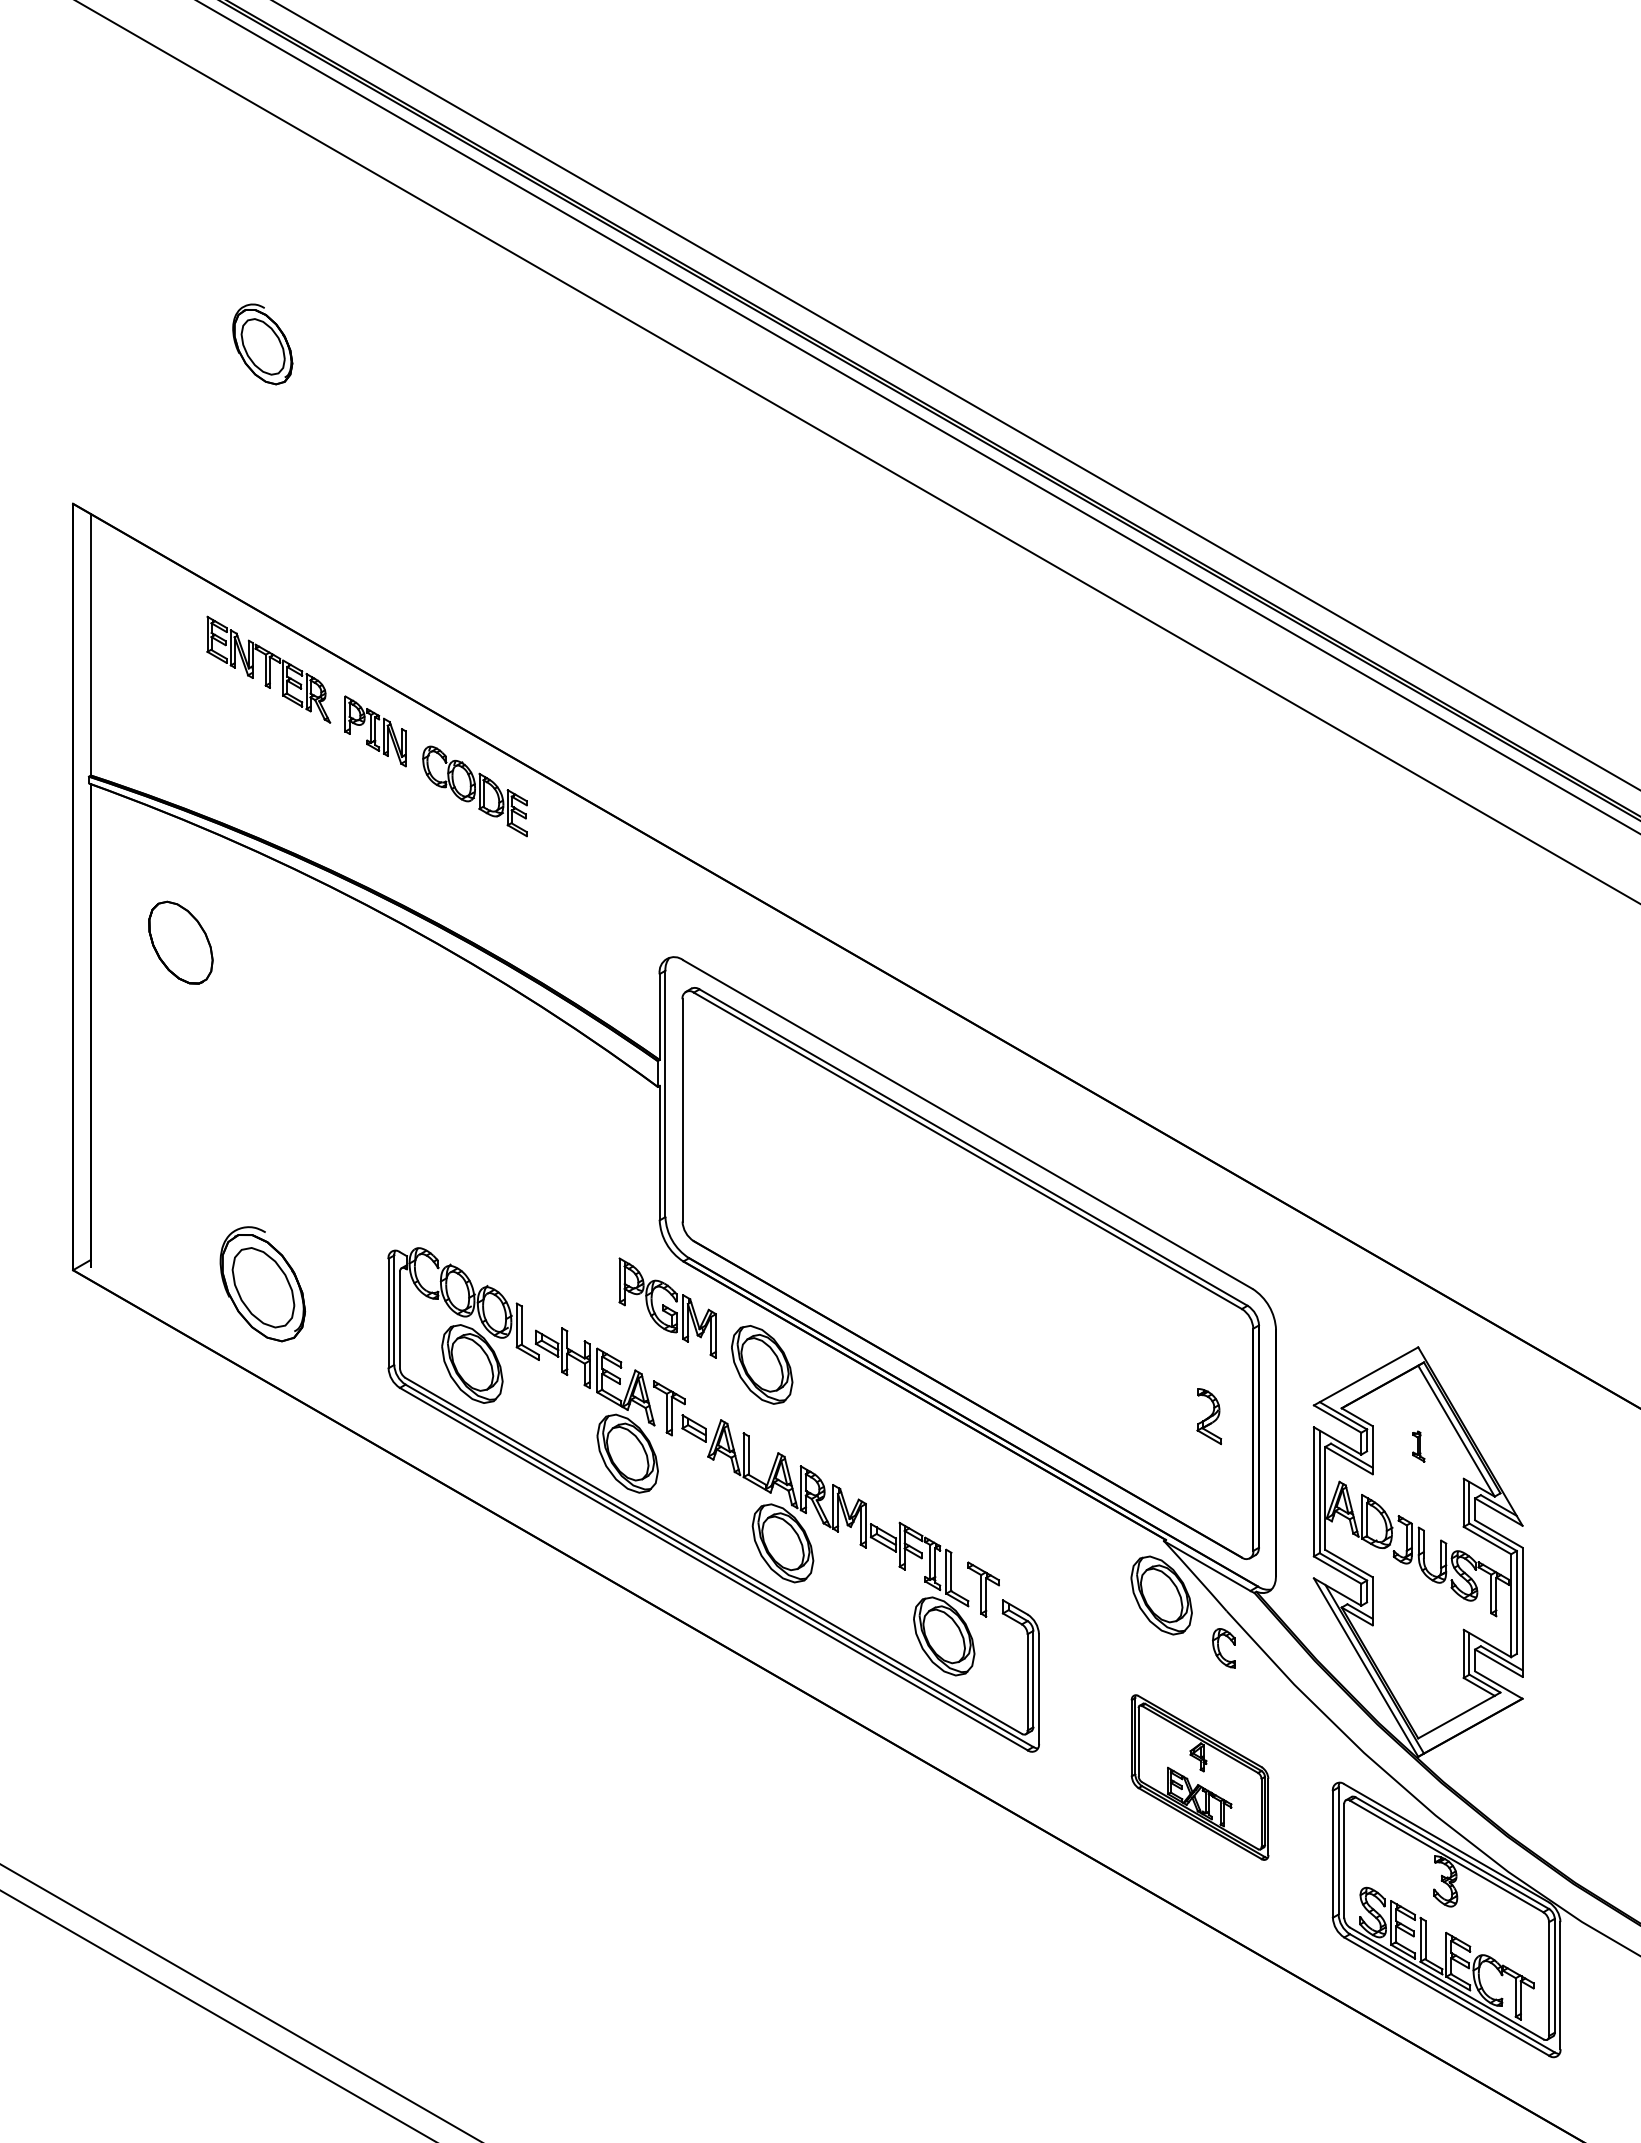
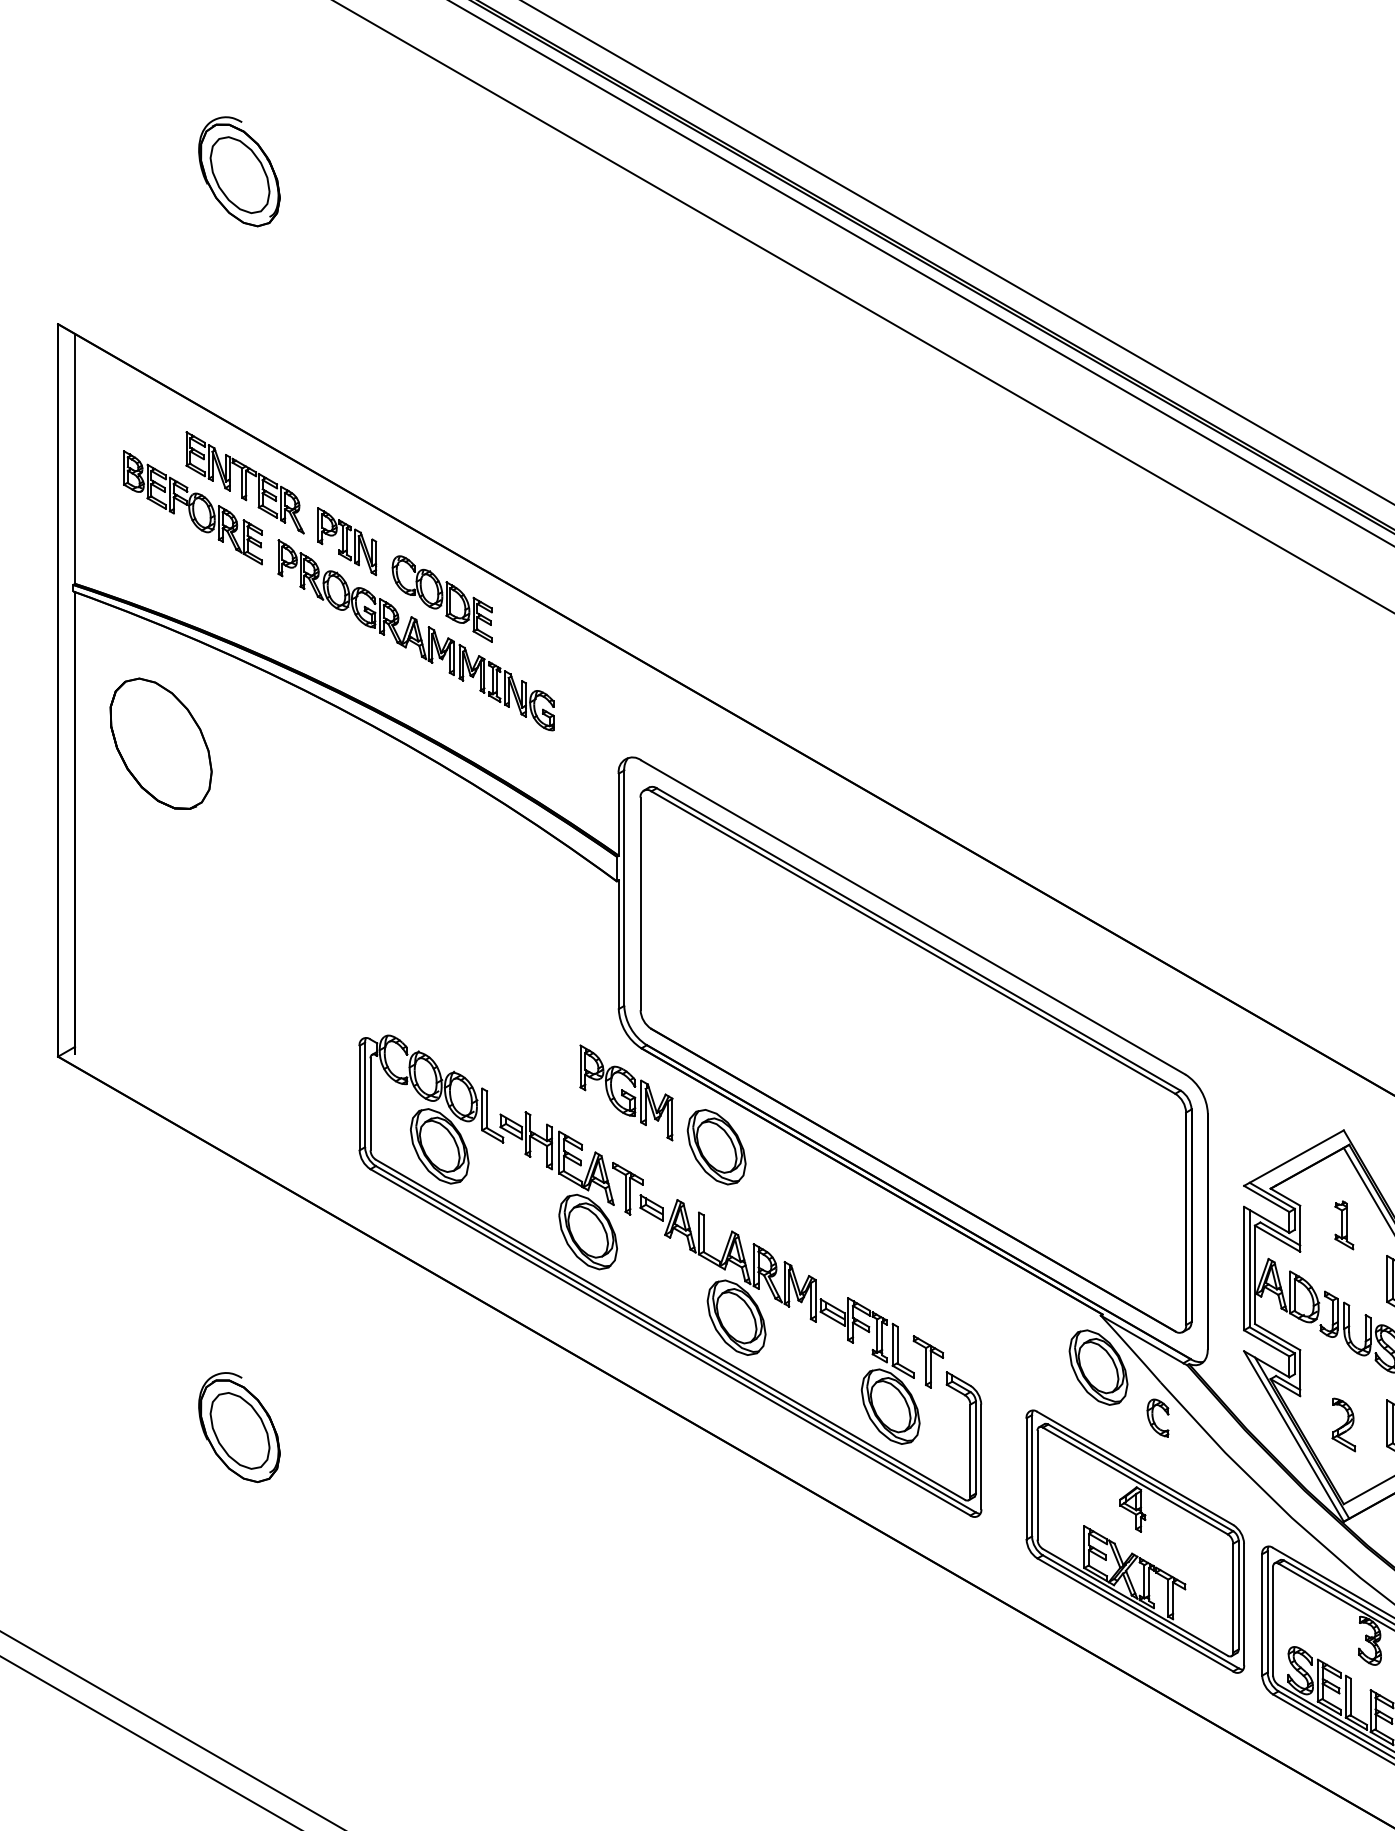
part: (262, 344) -> (239, 171), size x1.43
part: (214, 695) -> (193, 507), added
part: (447, 829) -> (415, 635), added
part: (180, 942) -> (160, 743), size x1.67
part: (262, 1284) -> (239, 1427), moved
part: (1209, 1416) -> (1344, 1424), moved
part: (1418, 1446) -> (1344, 1225), size x1.67
part: (1199, 1777) -> (1134, 1541), size x1.67

